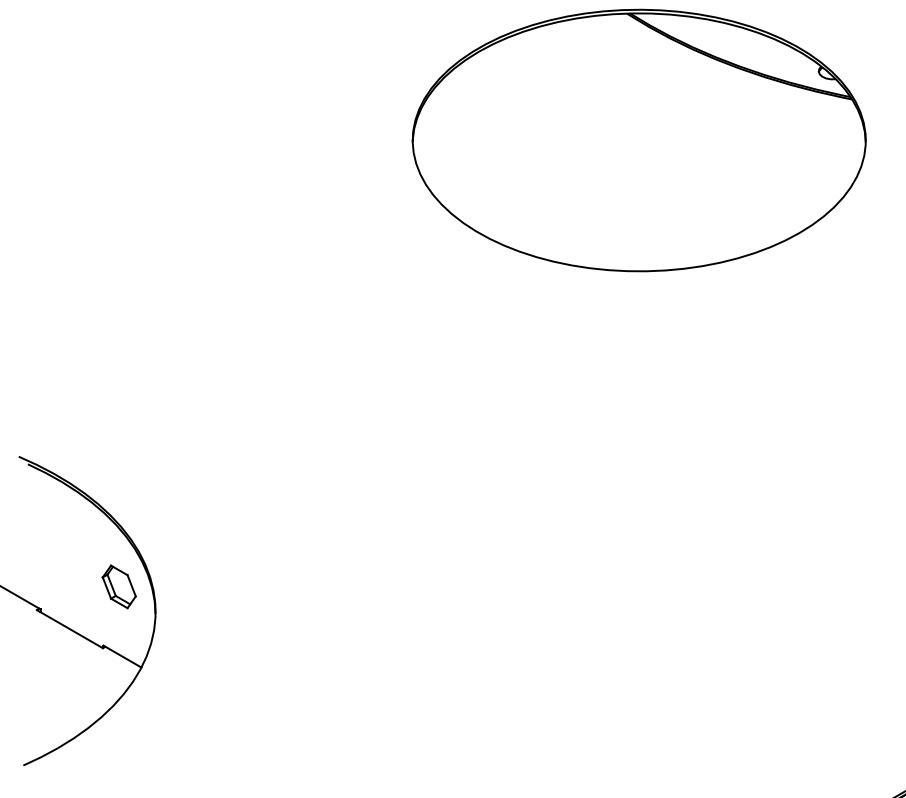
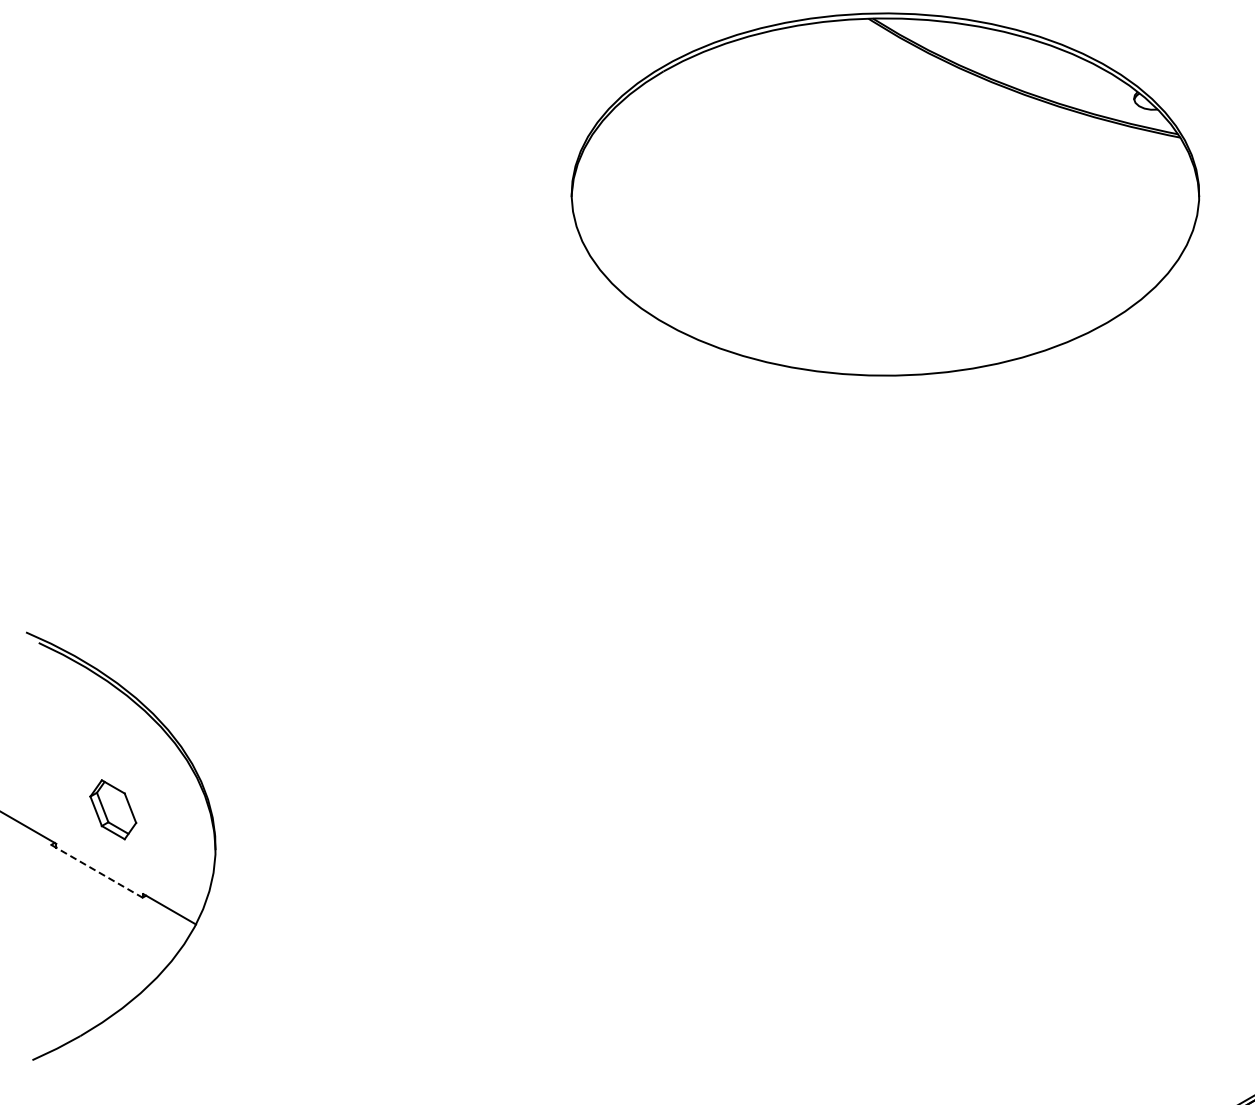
part: (119, 586) -> (113, 809), moved
line: (70, 629) -> (97, 871), solid -> dashed

